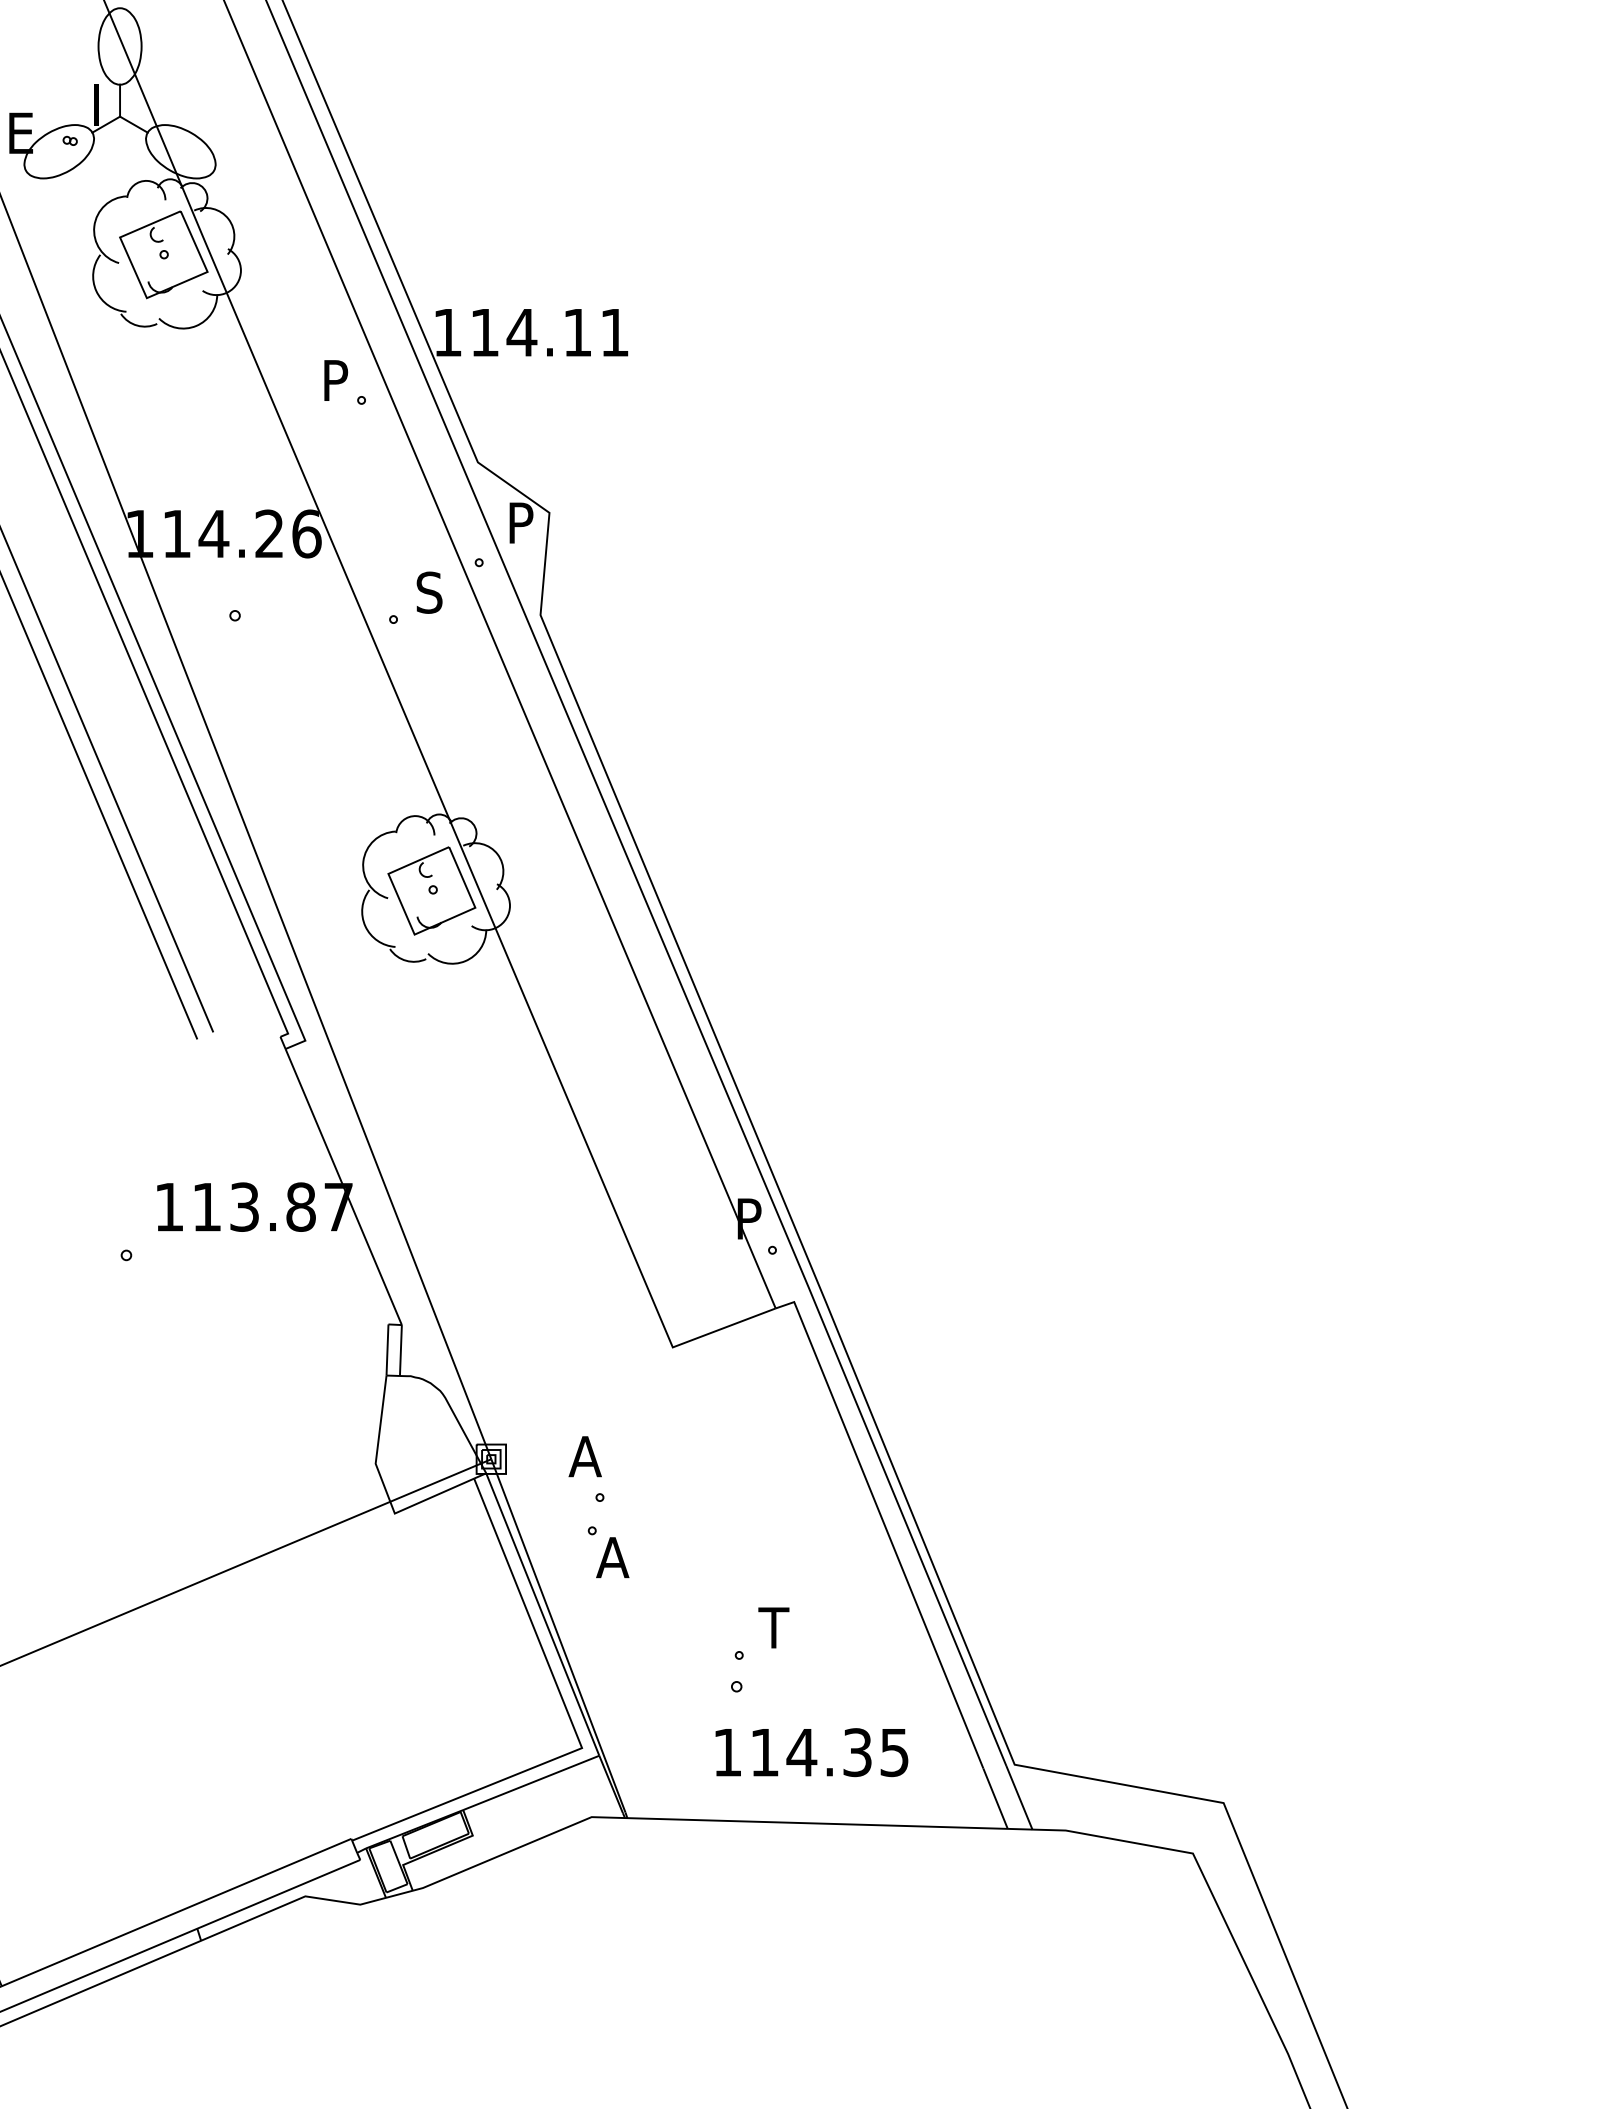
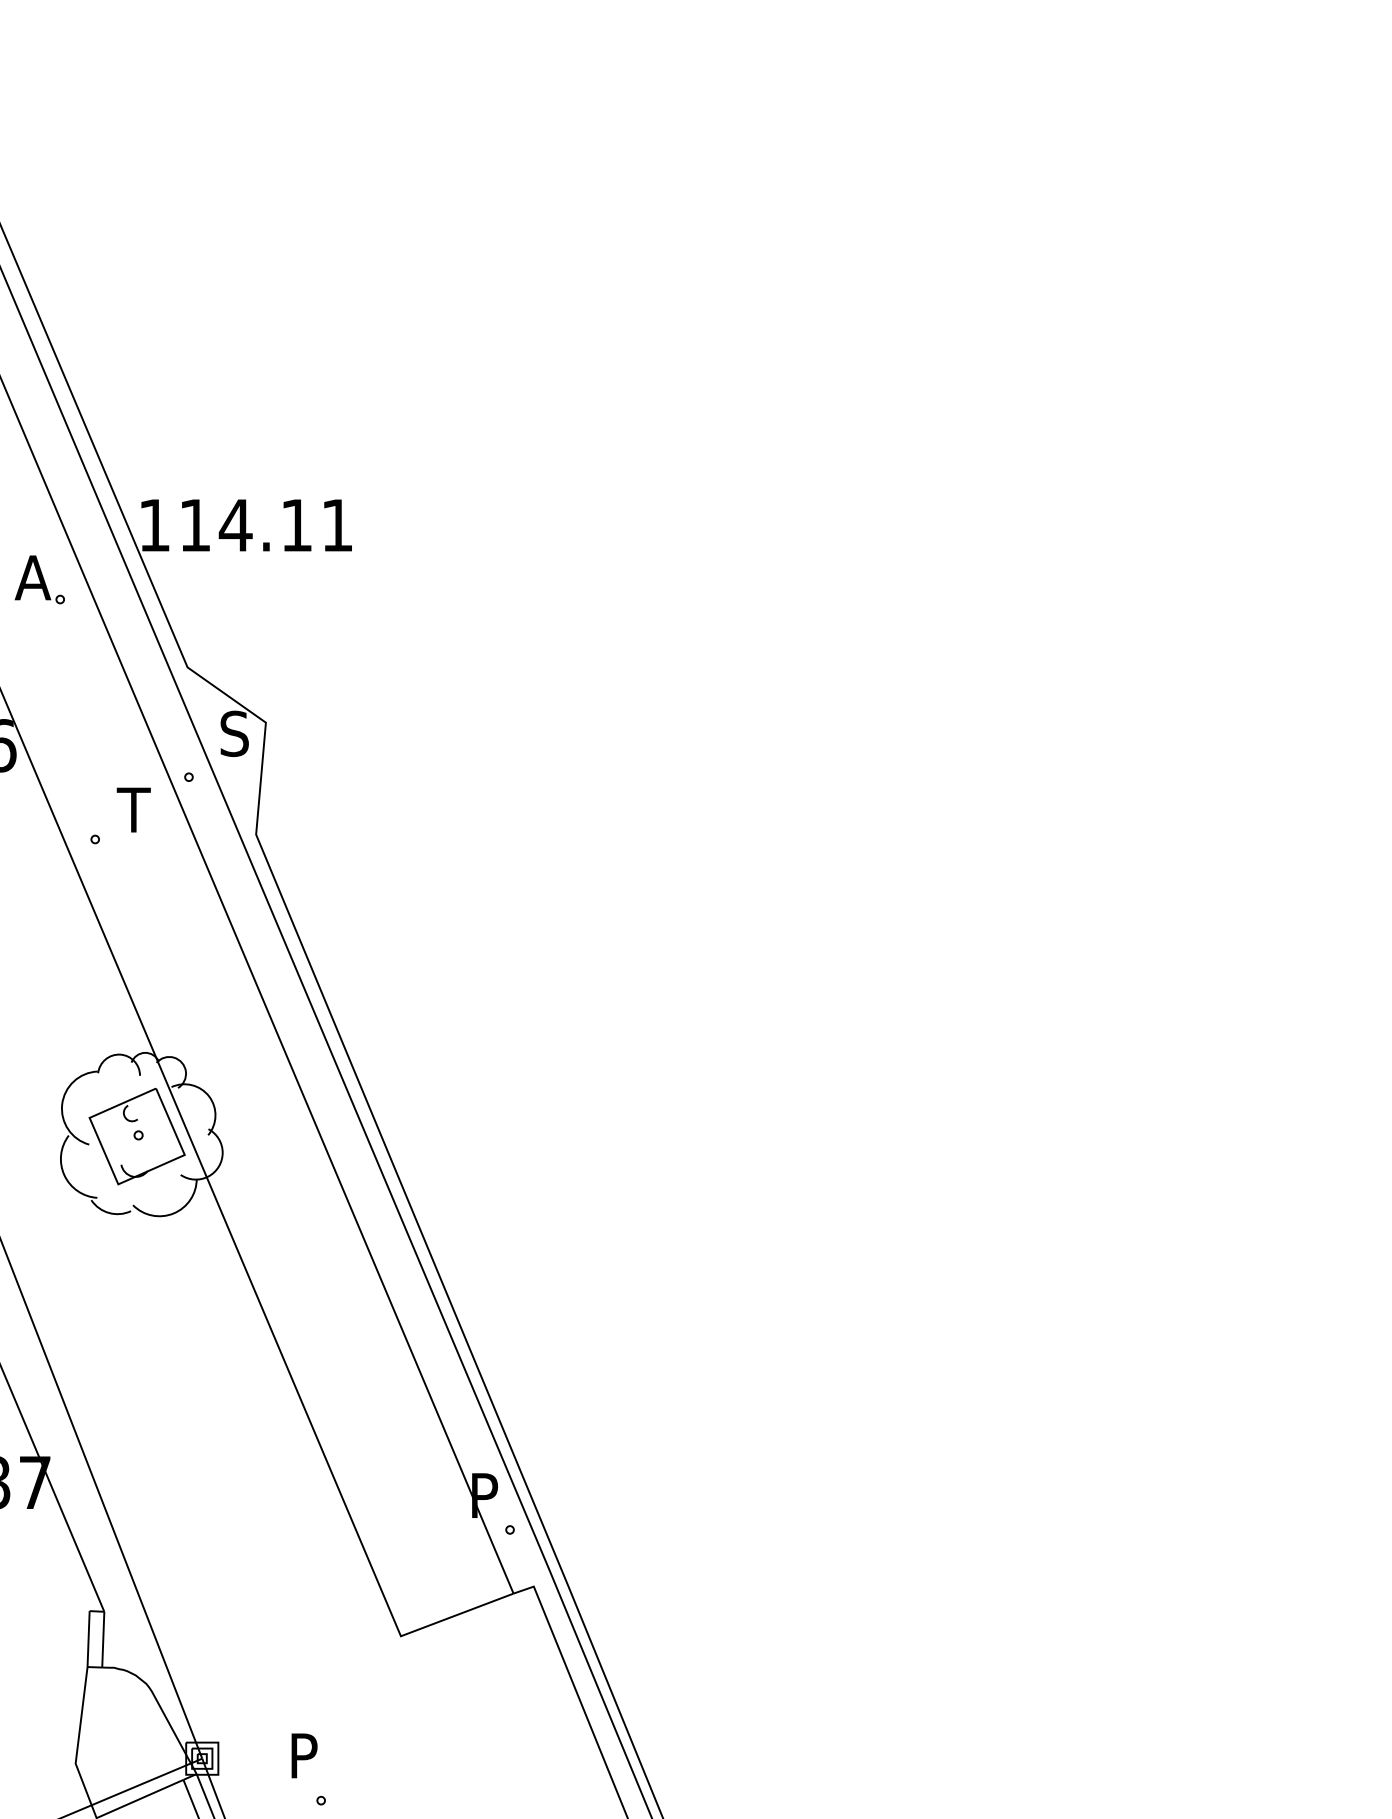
text: (336, 380) -> (32, 577), P -> A
text: (520, 523) -> (234, 734), P -> S
text: (428, 592) -> (133, 809), S -> T
text: (584, 1456) -> (304, 1755), A -> P

